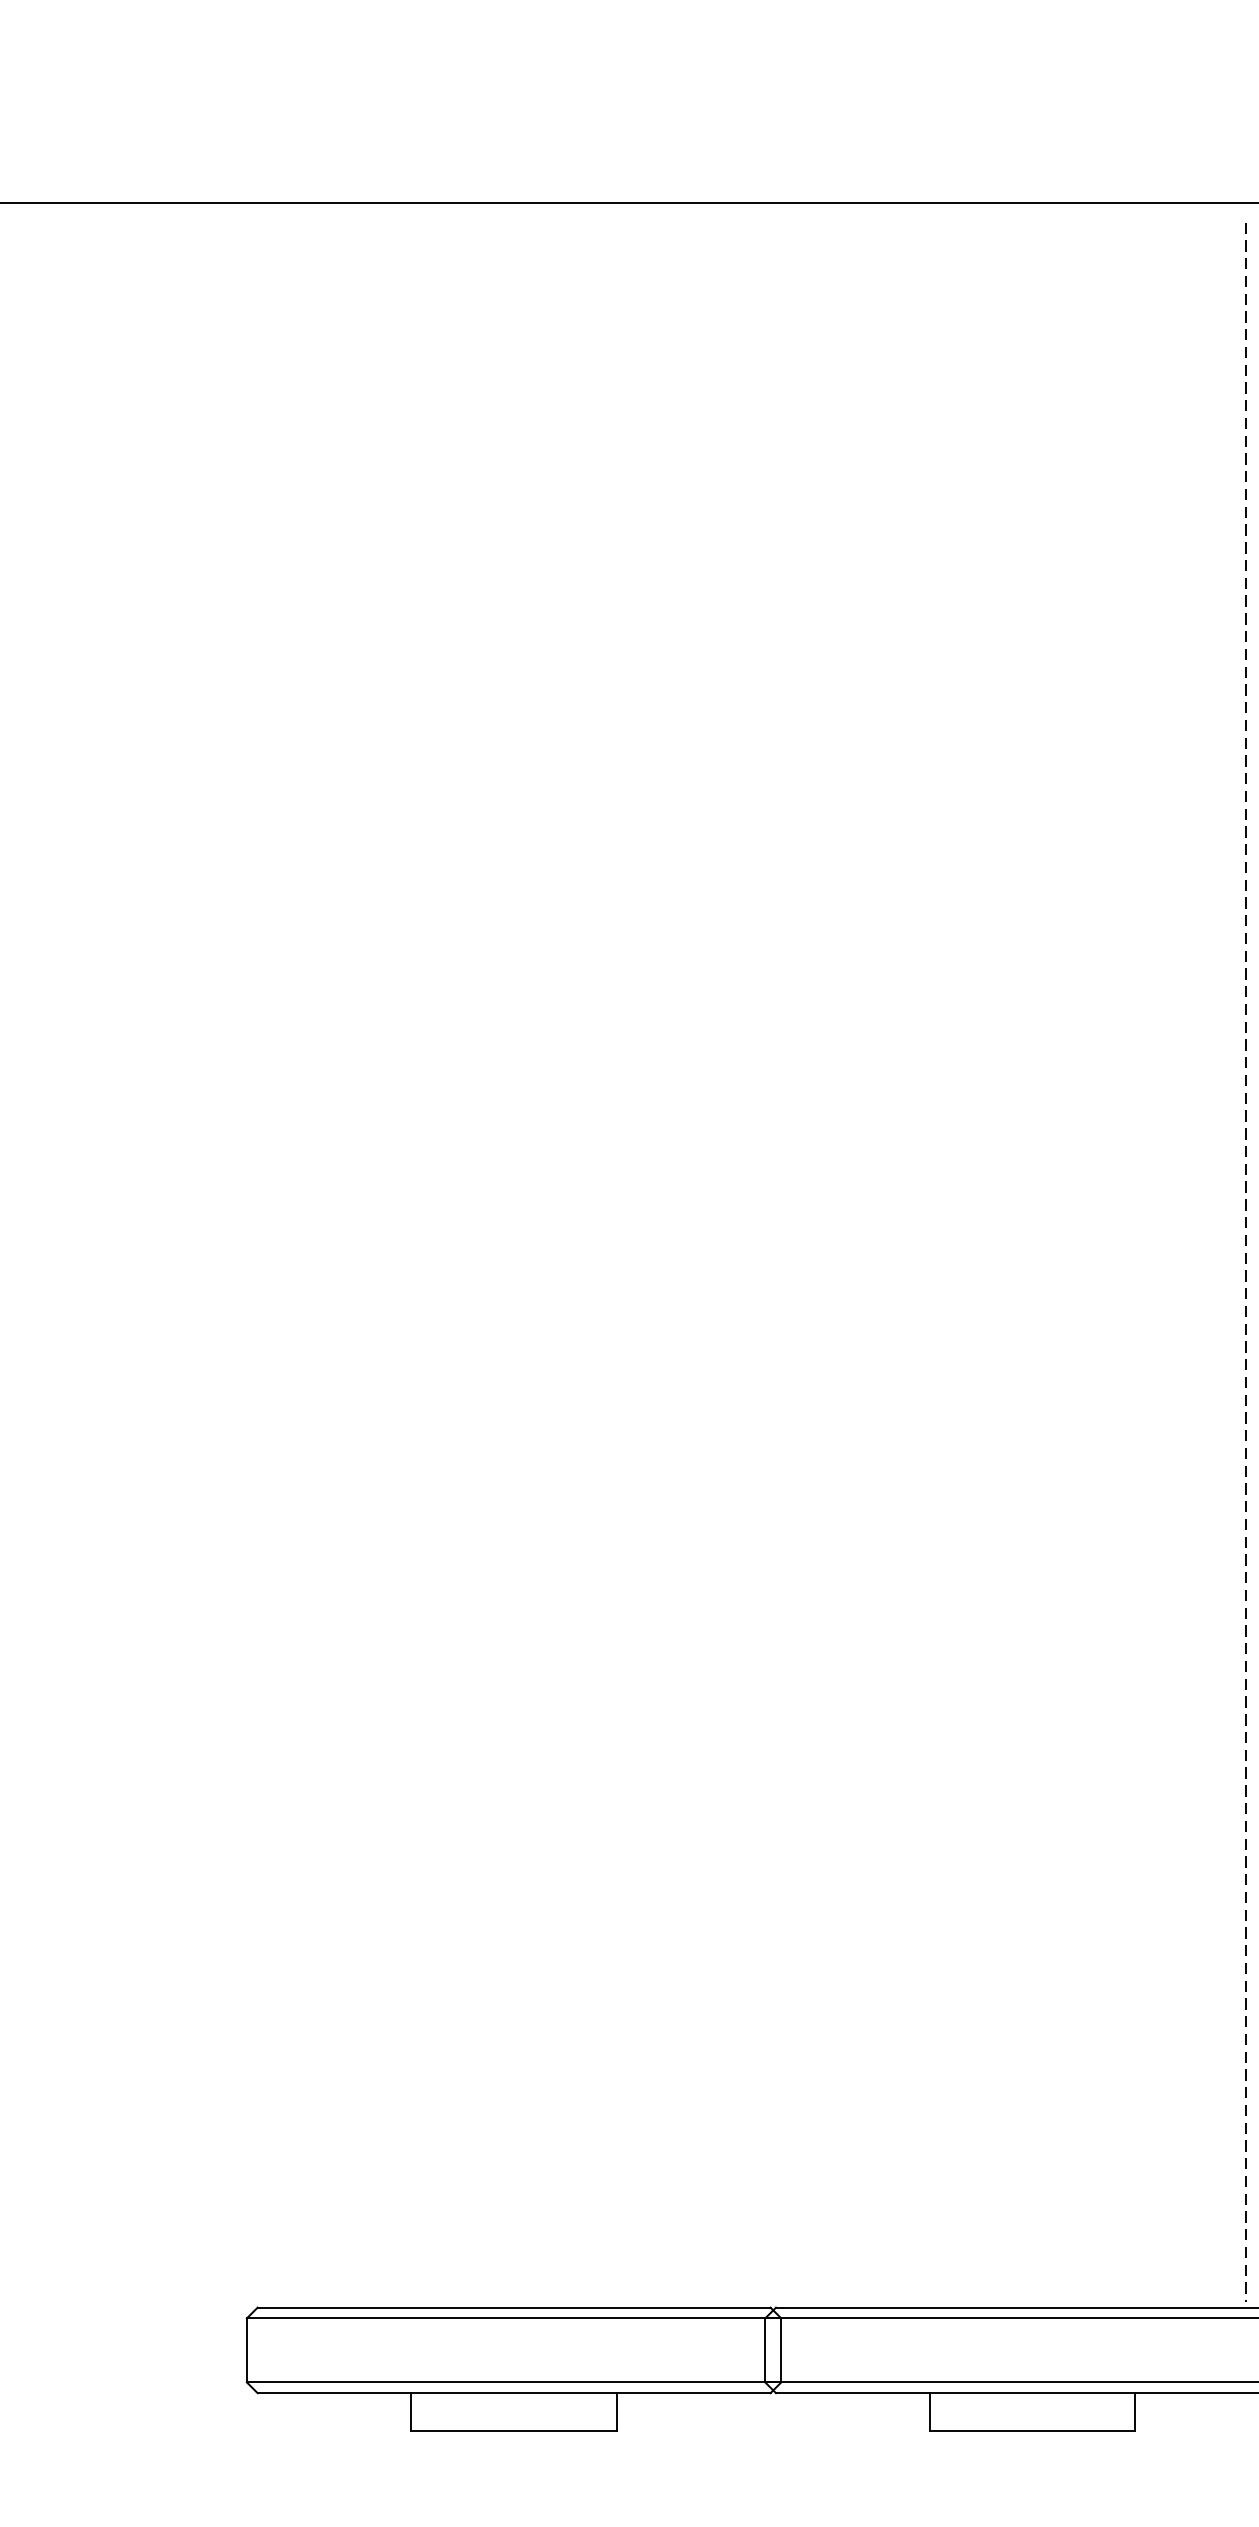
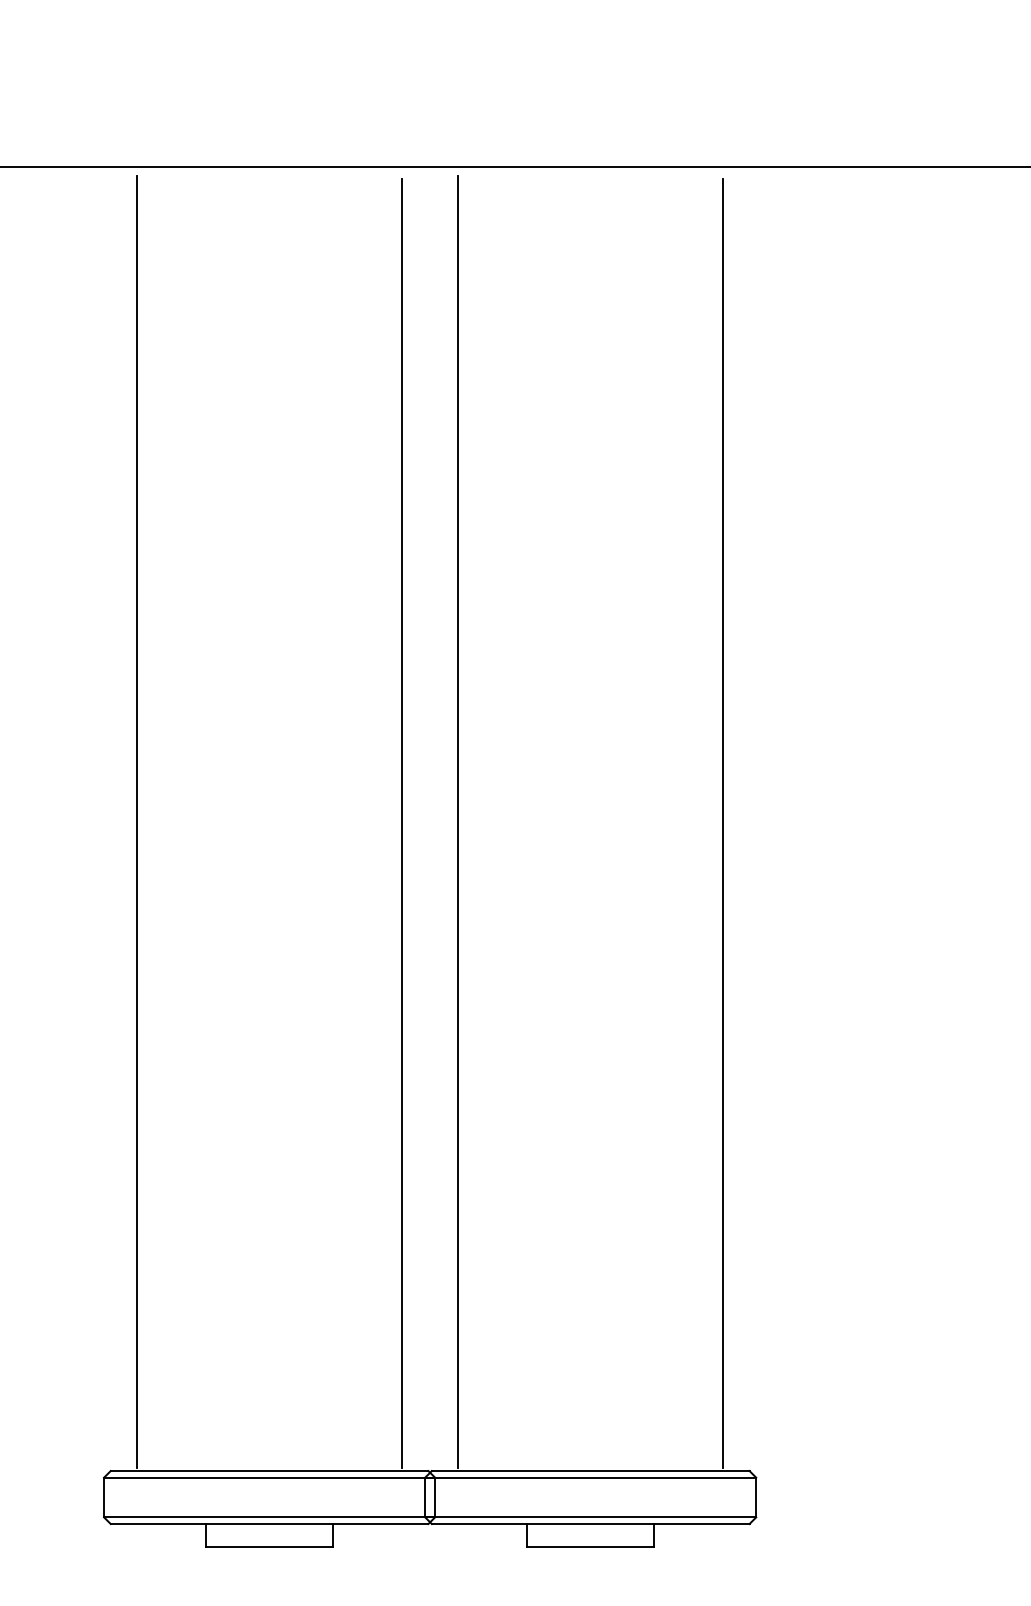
line: (300, 1259) -> (137, 821), added
line: (819, 1259) -> (458, 821), added
line: (727, 1262) -> (401, 823), added
line: (1246, 1263) -> (723, 824), dashed -> solid

